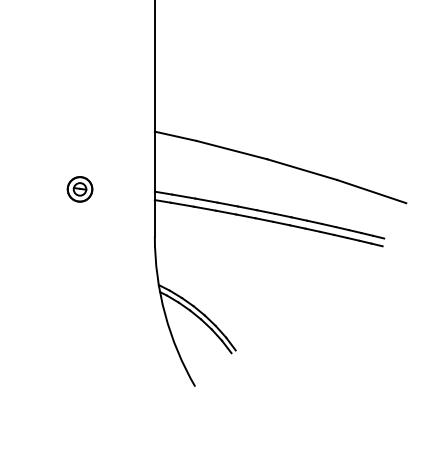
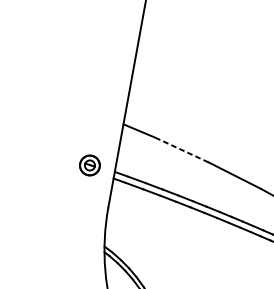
line: (231, 149) -> (181, 149), solid -> dashed
part: (79, 189) -> (89, 165), moved

